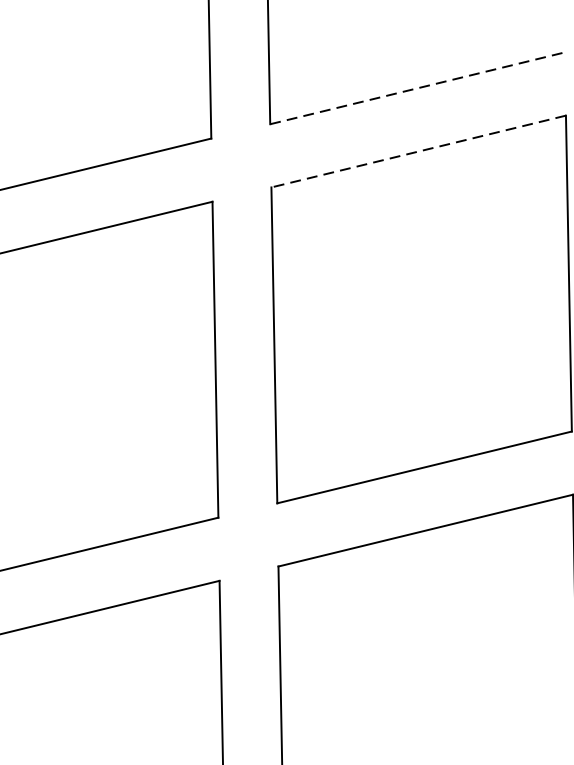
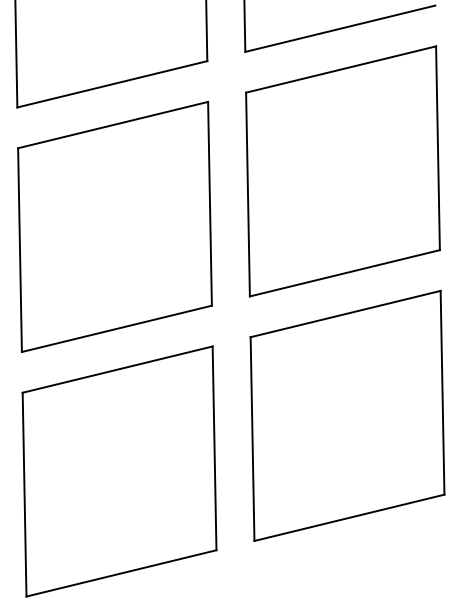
line: (417, 87) -> (340, 28), dashed -> solid
line: (419, 151) -> (341, 69), dashed -> solid

